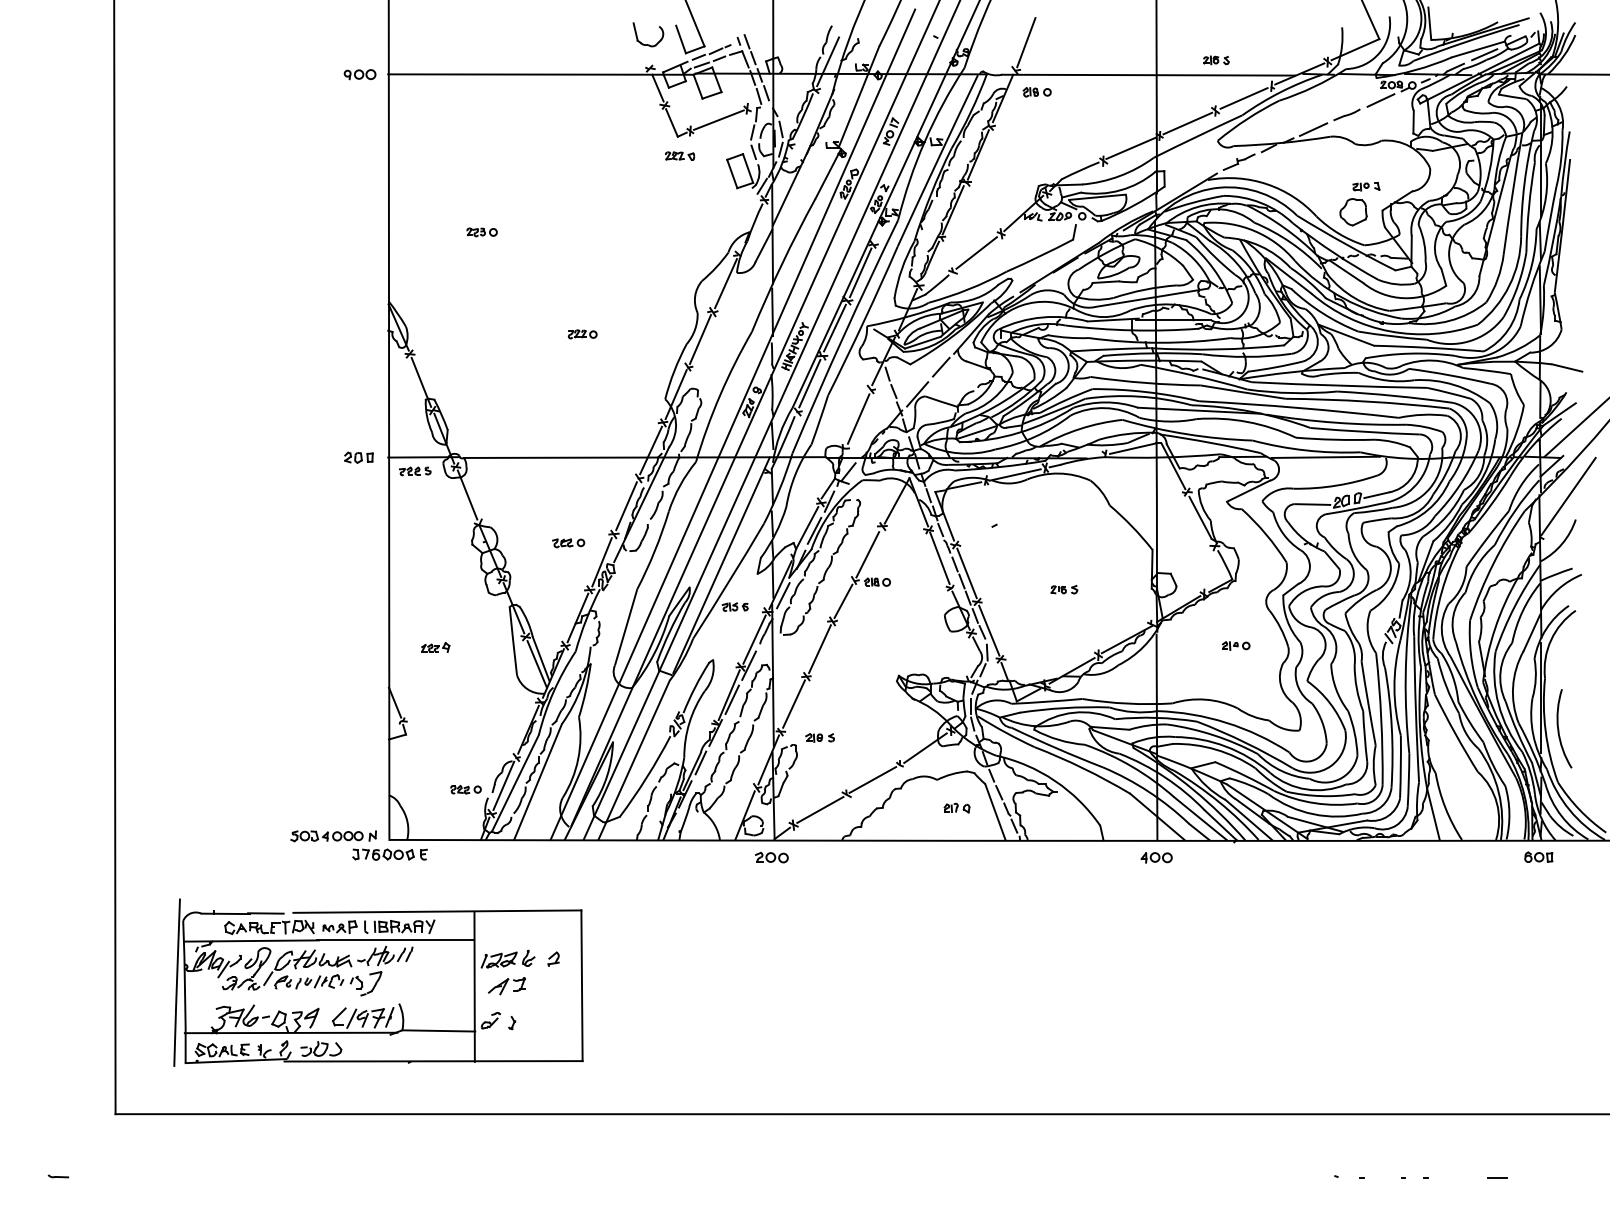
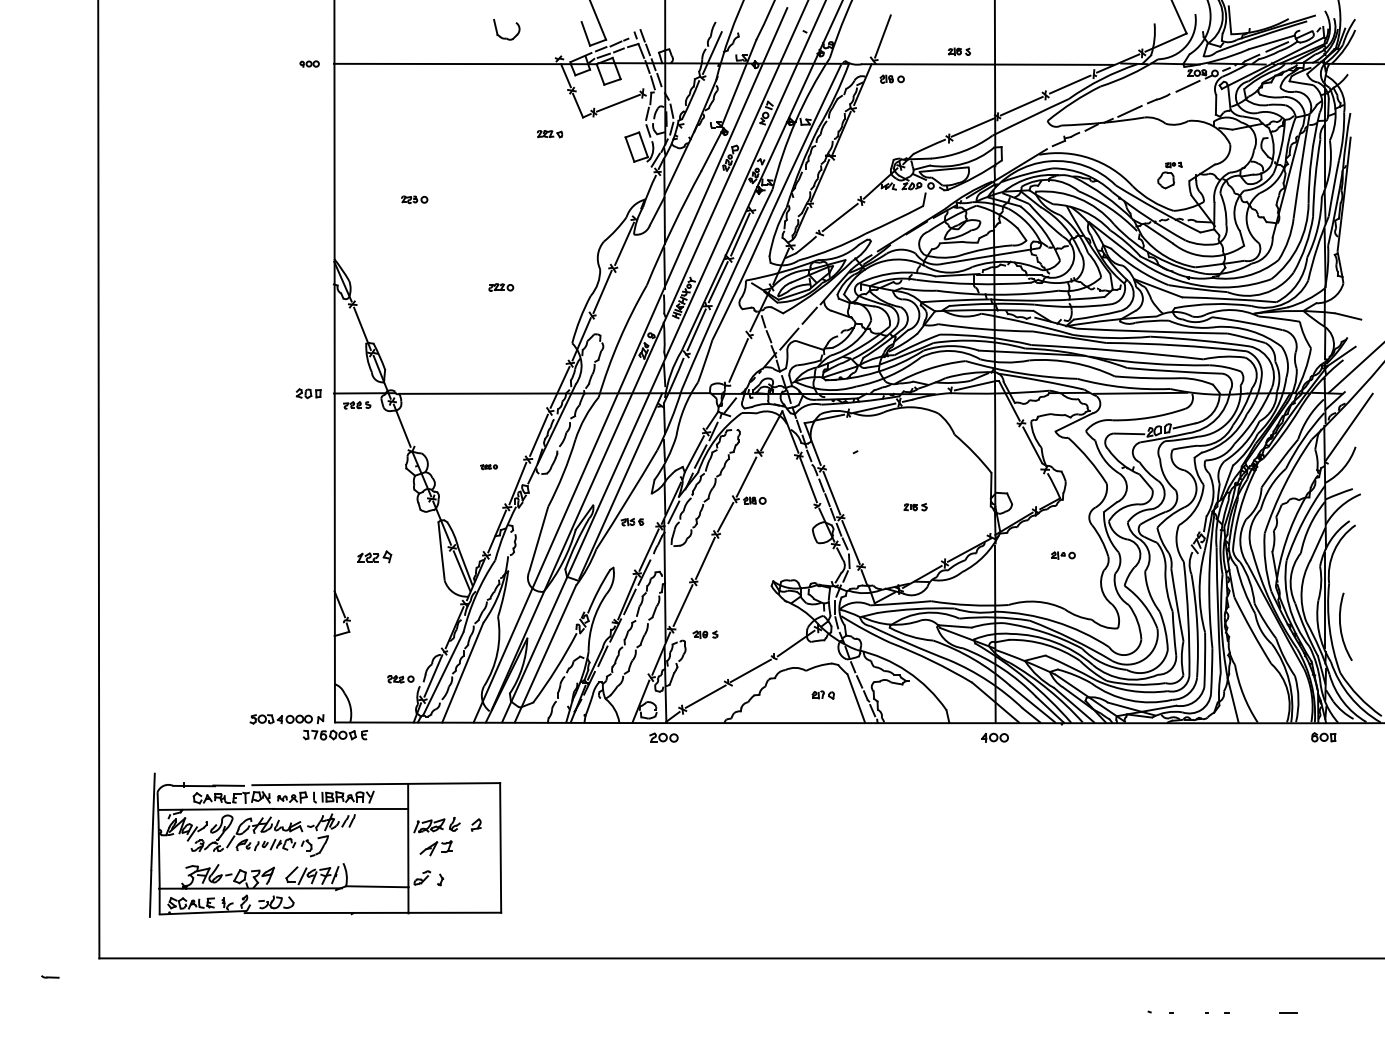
part: (648, 43) -> (506, 37), moved
part: (1216, 60) -> (959, 51), moved
part: (359, 73) -> (309, 63), size x0.7
part: (680, 156) -> (550, 134), moved
part: (1359, 204) -> (1169, 175), size x0.7
part: (567, 542) -> (488, 466), size x0.6
part: (435, 647) -> (374, 556), size x1.4
line: (58, 1175) -> (50, 976), moved

